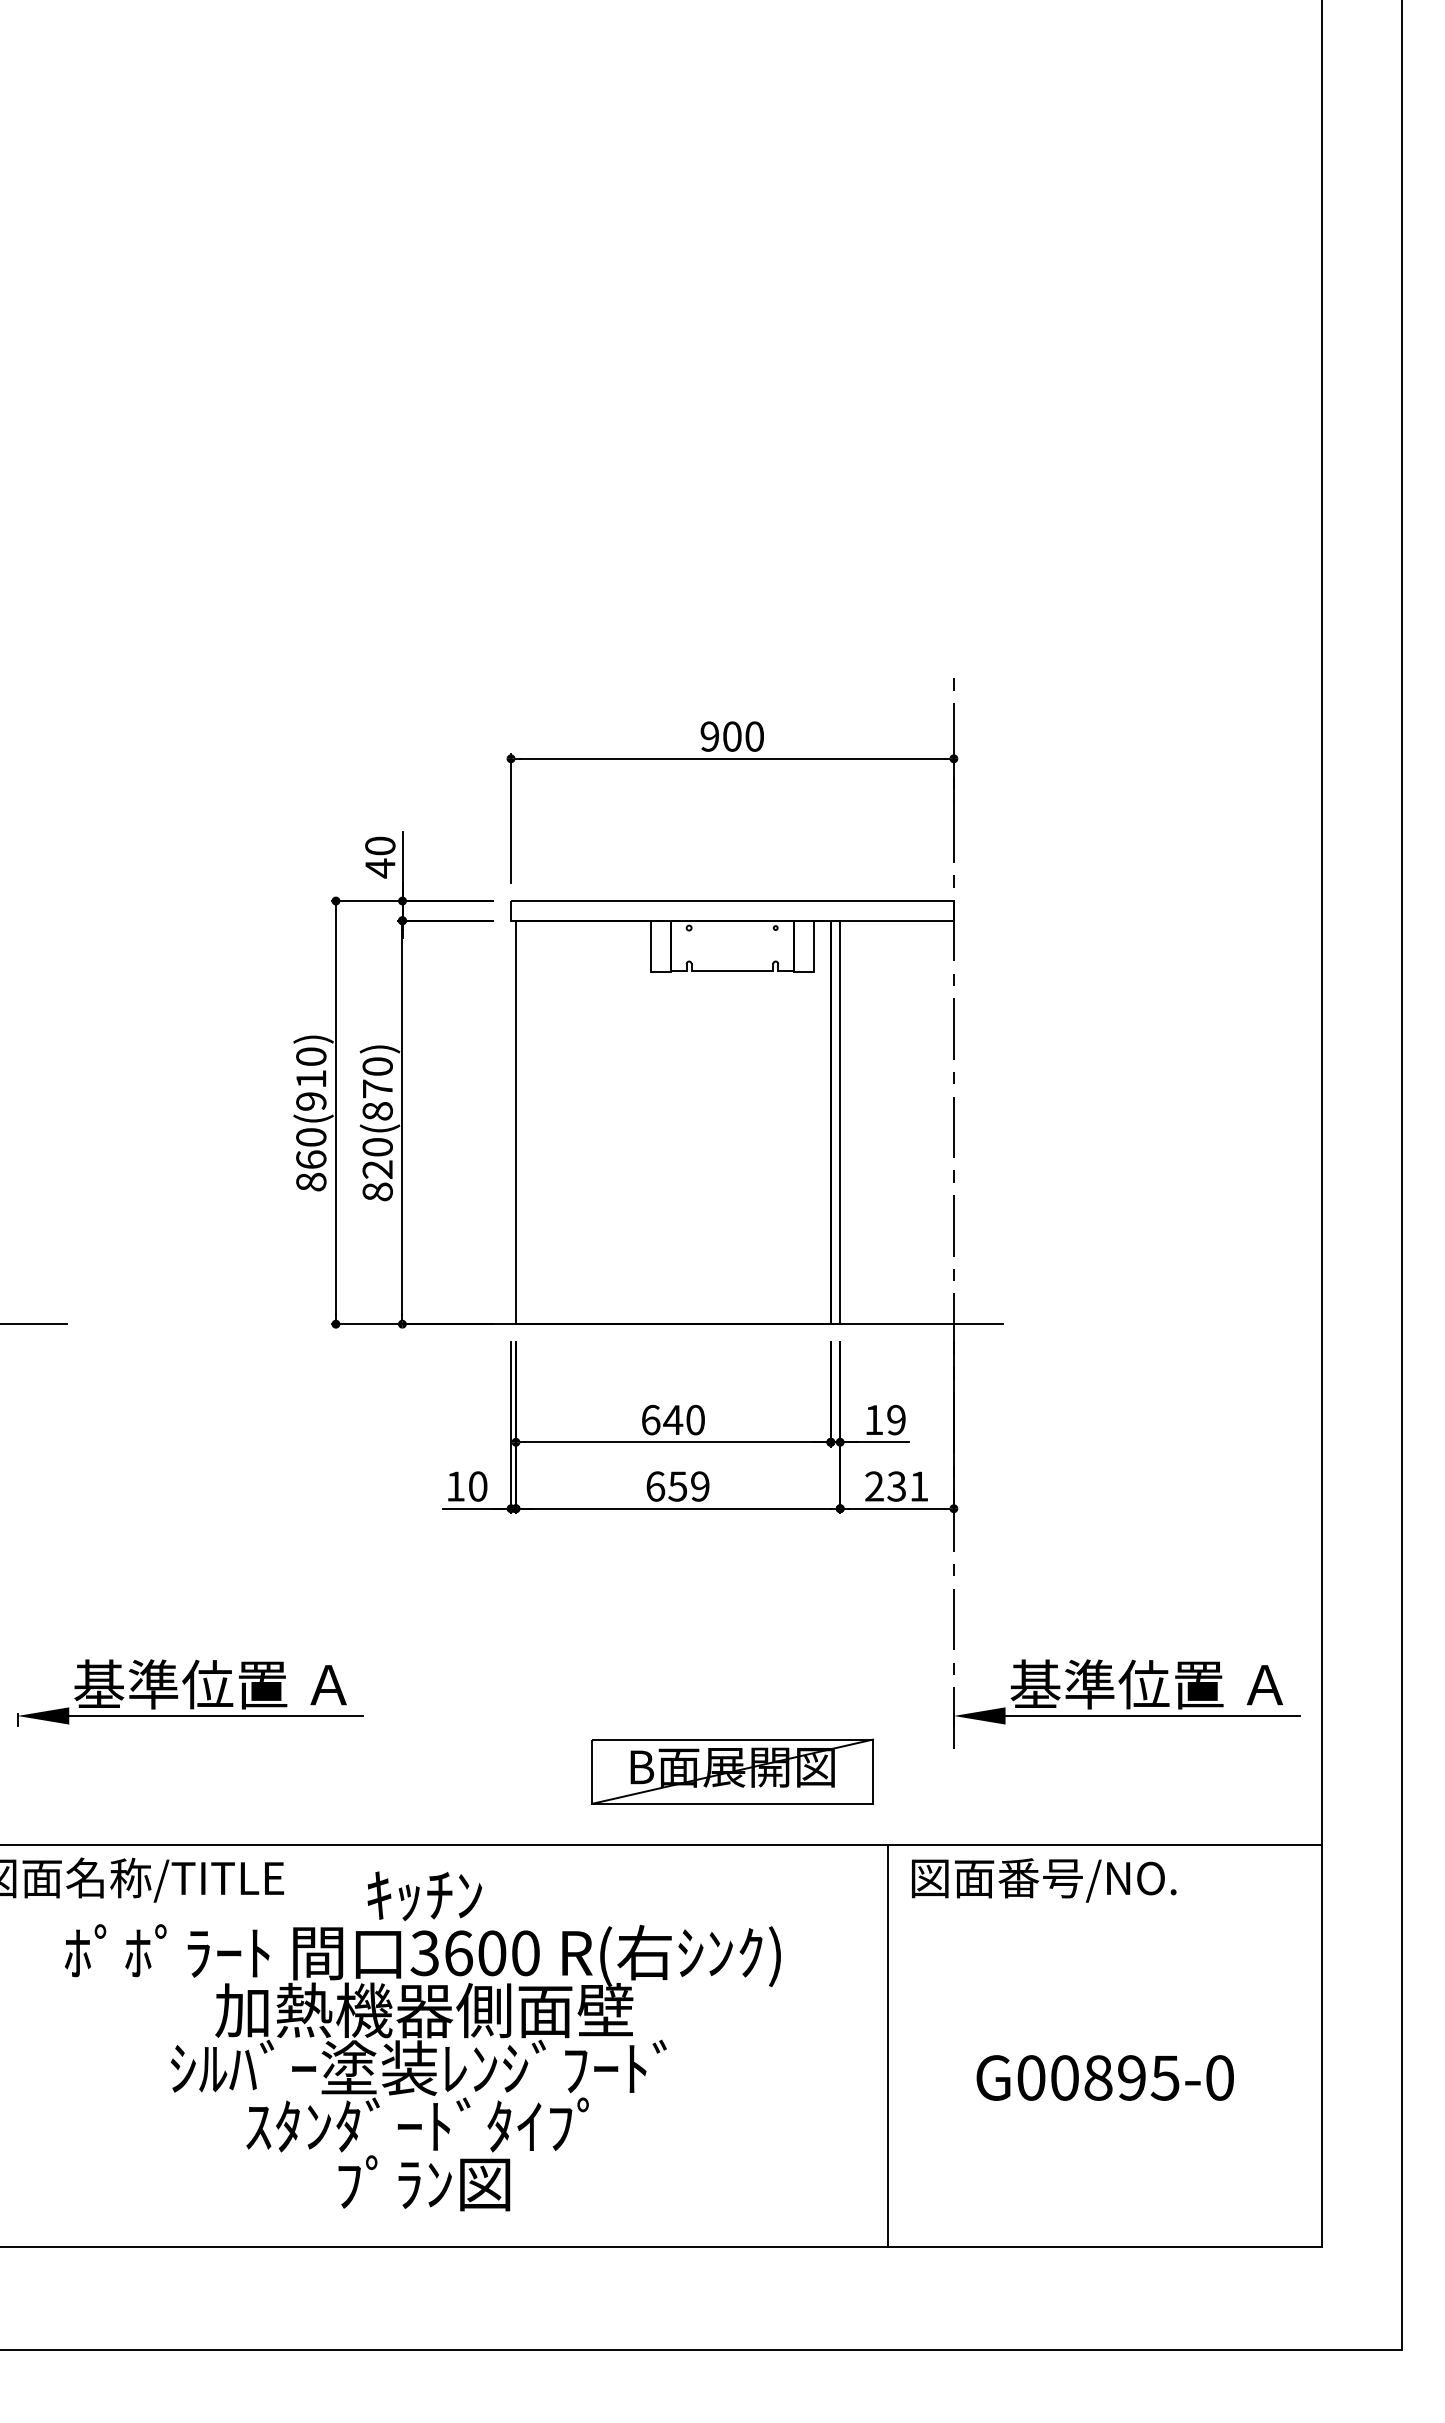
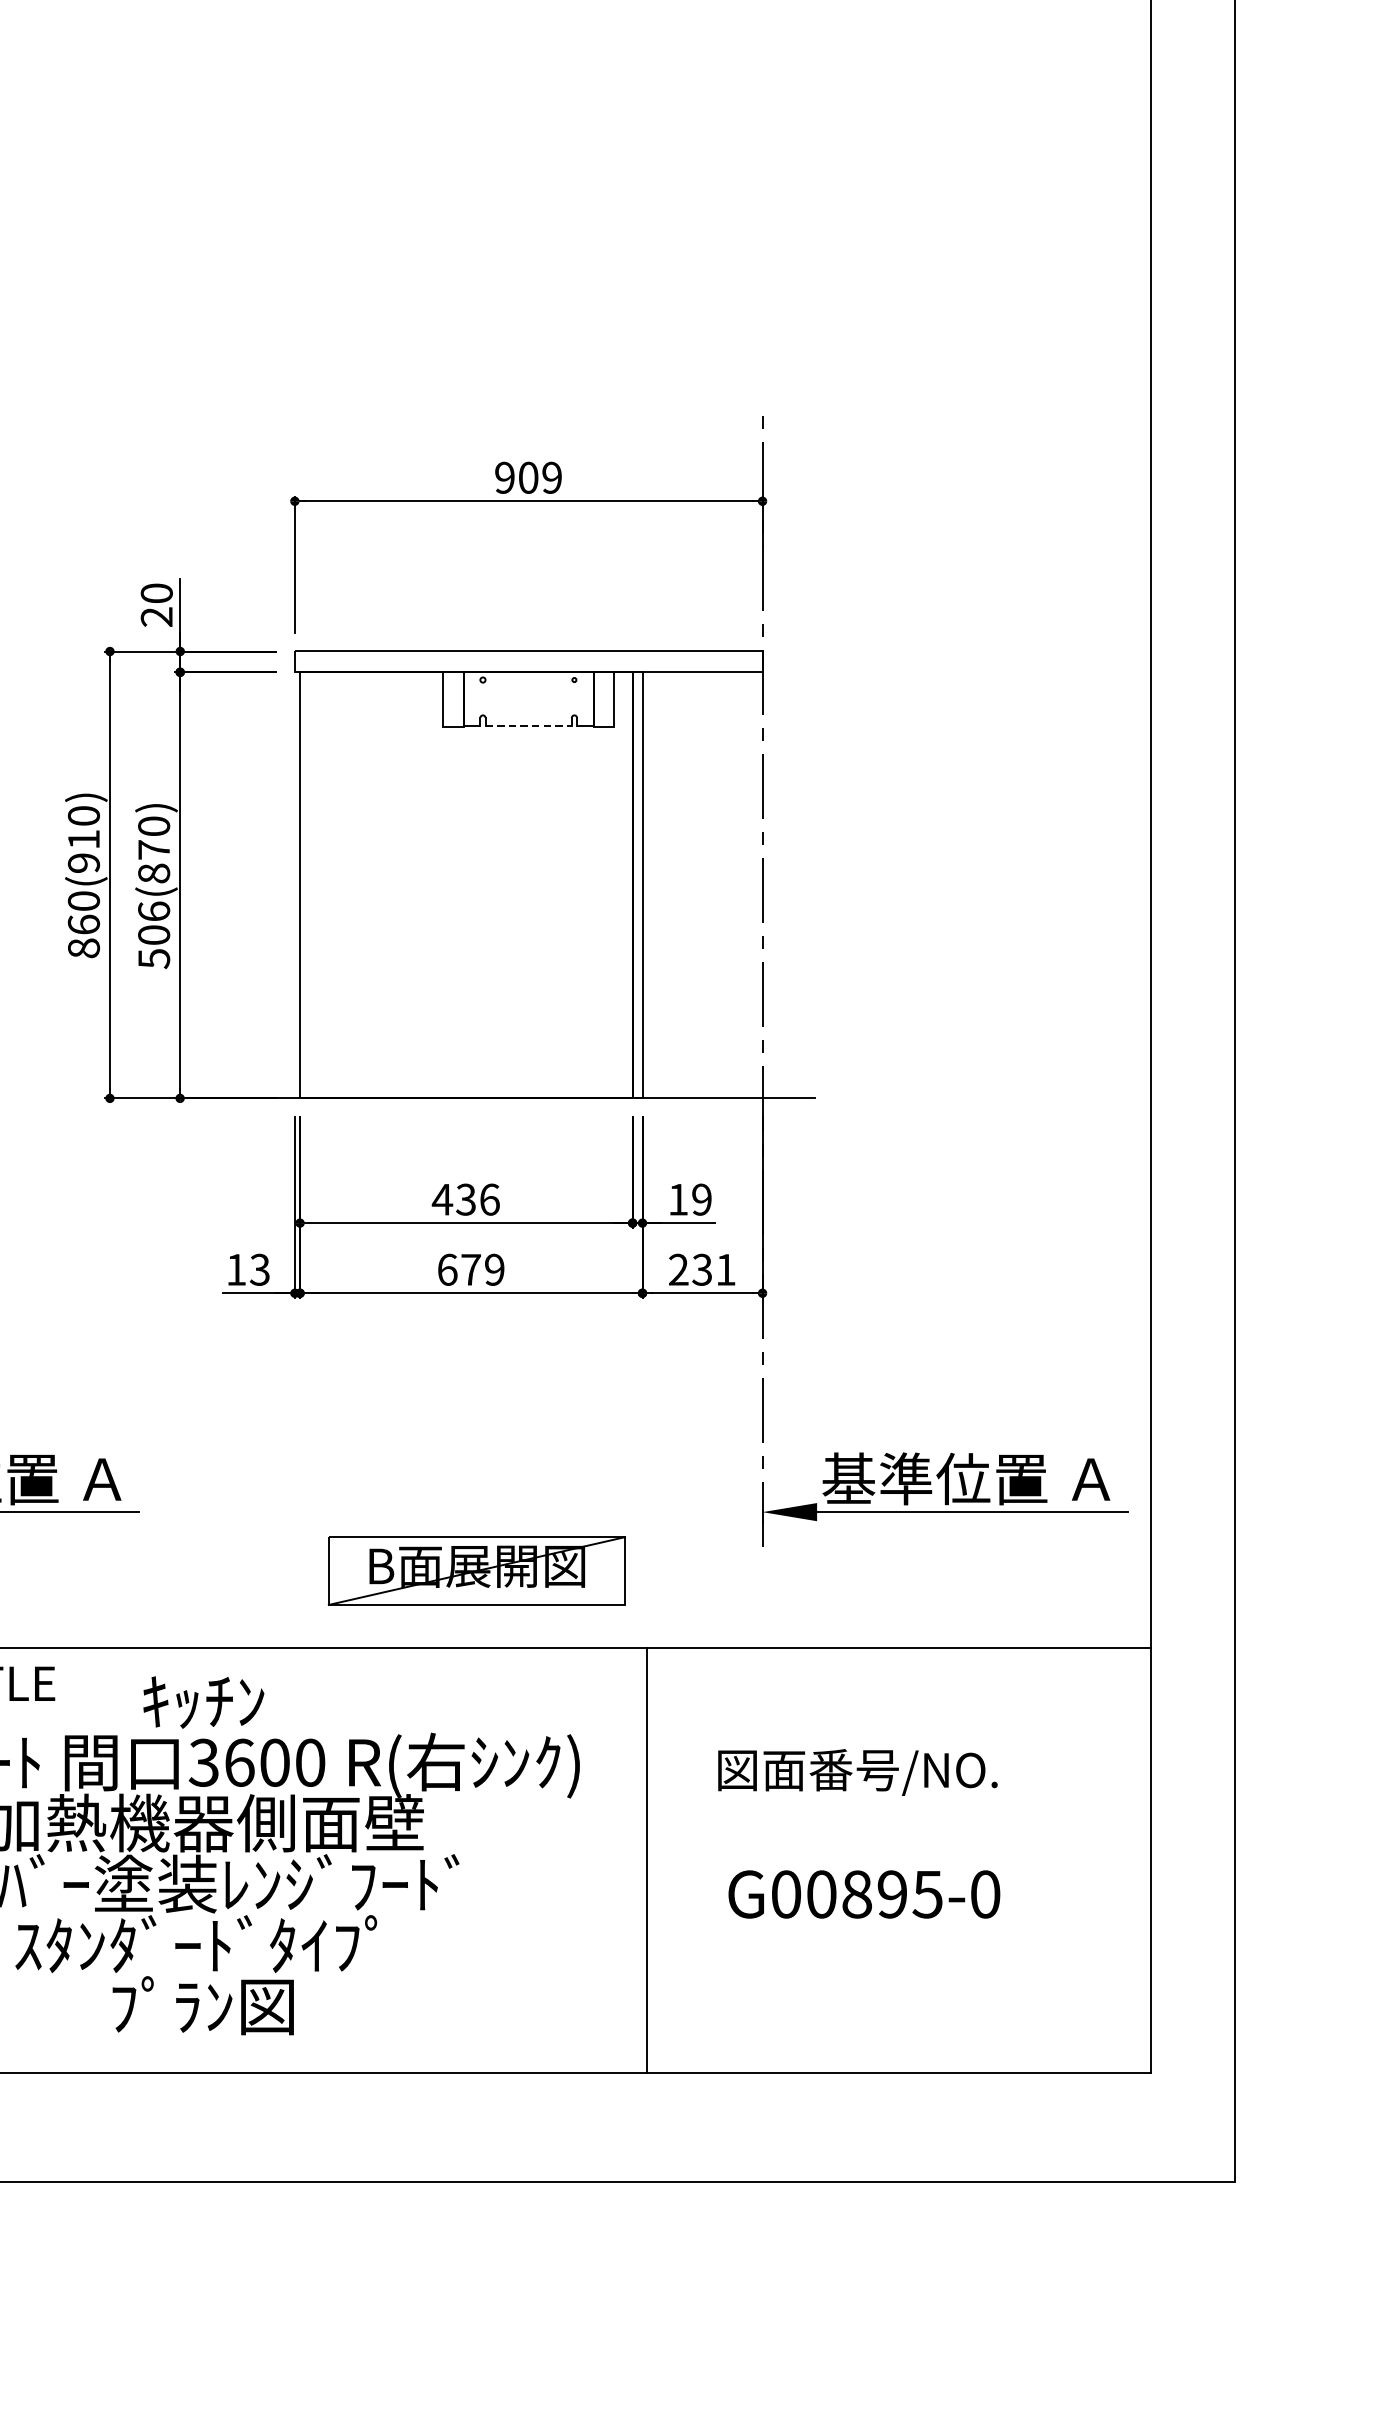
text: (754, 736) -> (551, 477), 900 -> 909
text: (380, 868) -> (157, 617), 40 -> 20
line: (732, 971) -> (528, 725), solid -> dashed
text: (377, 1169) -> (153, 935), 820(870) -> 506(870)
text: (672, 1419) -> (465, 1199), 640 -> 436
text: (477, 1486) -> (259, 1269), 10 -> 13
text: (677, 1486) -> (470, 1269), 659 -> 679
part: (732, 1771) -> (477, 1570), moved
text: (1044, 1880) -> (858, 1772), moved
line: (888, 2045) -> (647, 1860), moved
text: (1104, 2077) -> (863, 1893), moved

